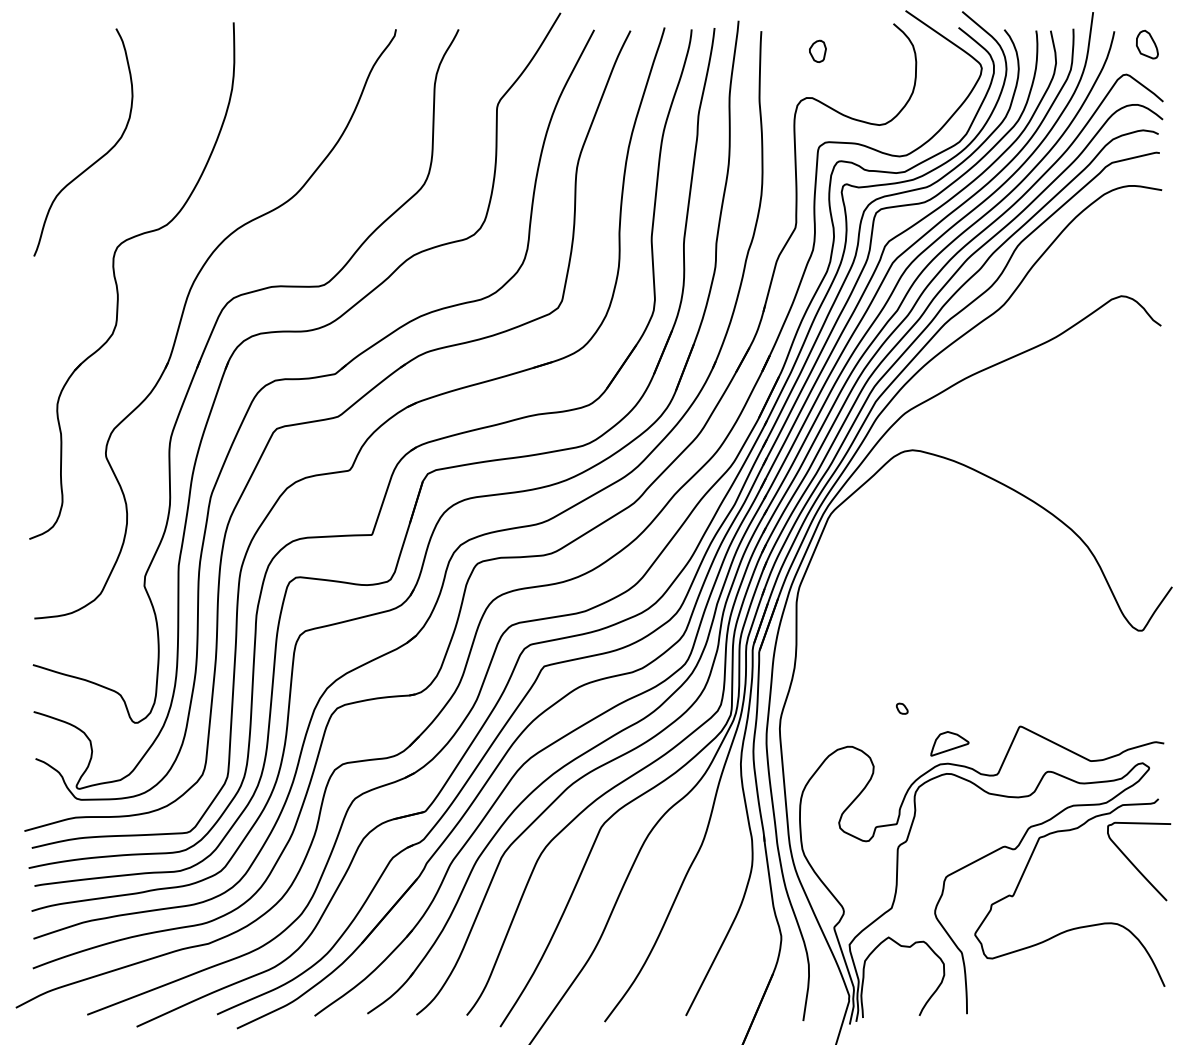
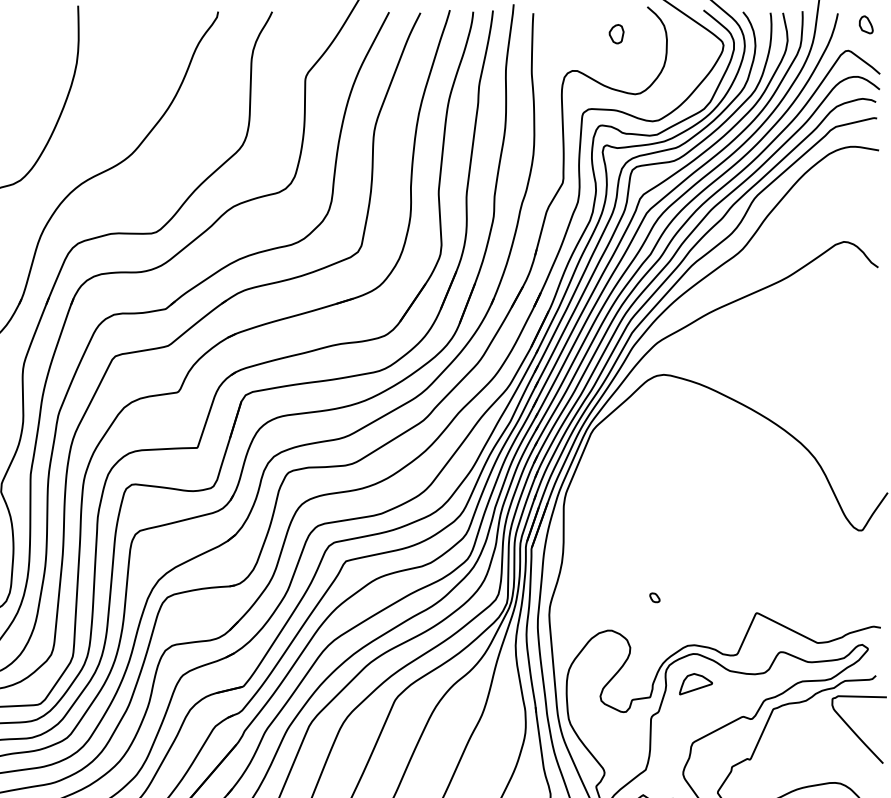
part: (1146, 44) -> (865, 24), size x0.71
part: (817, 50) -> (616, 33), moved
part: (949, 743) -> (695, 683), moved

